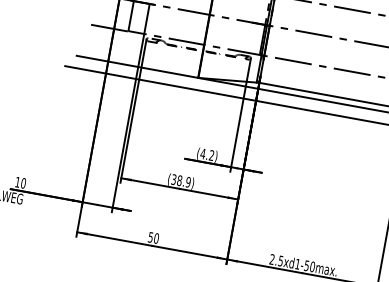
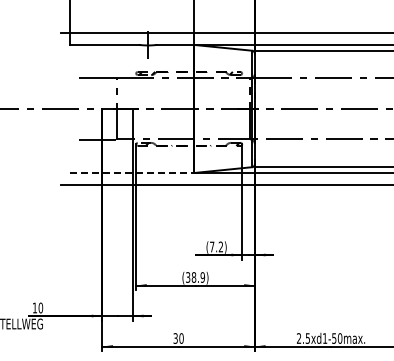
line: (137, 67) -> (132, 173), solid -> dashed
text: (202, 153) -> (211, 246), (4.2) -> (7.2)
text: (150, 236) -> (175, 337), 50 -> 30

